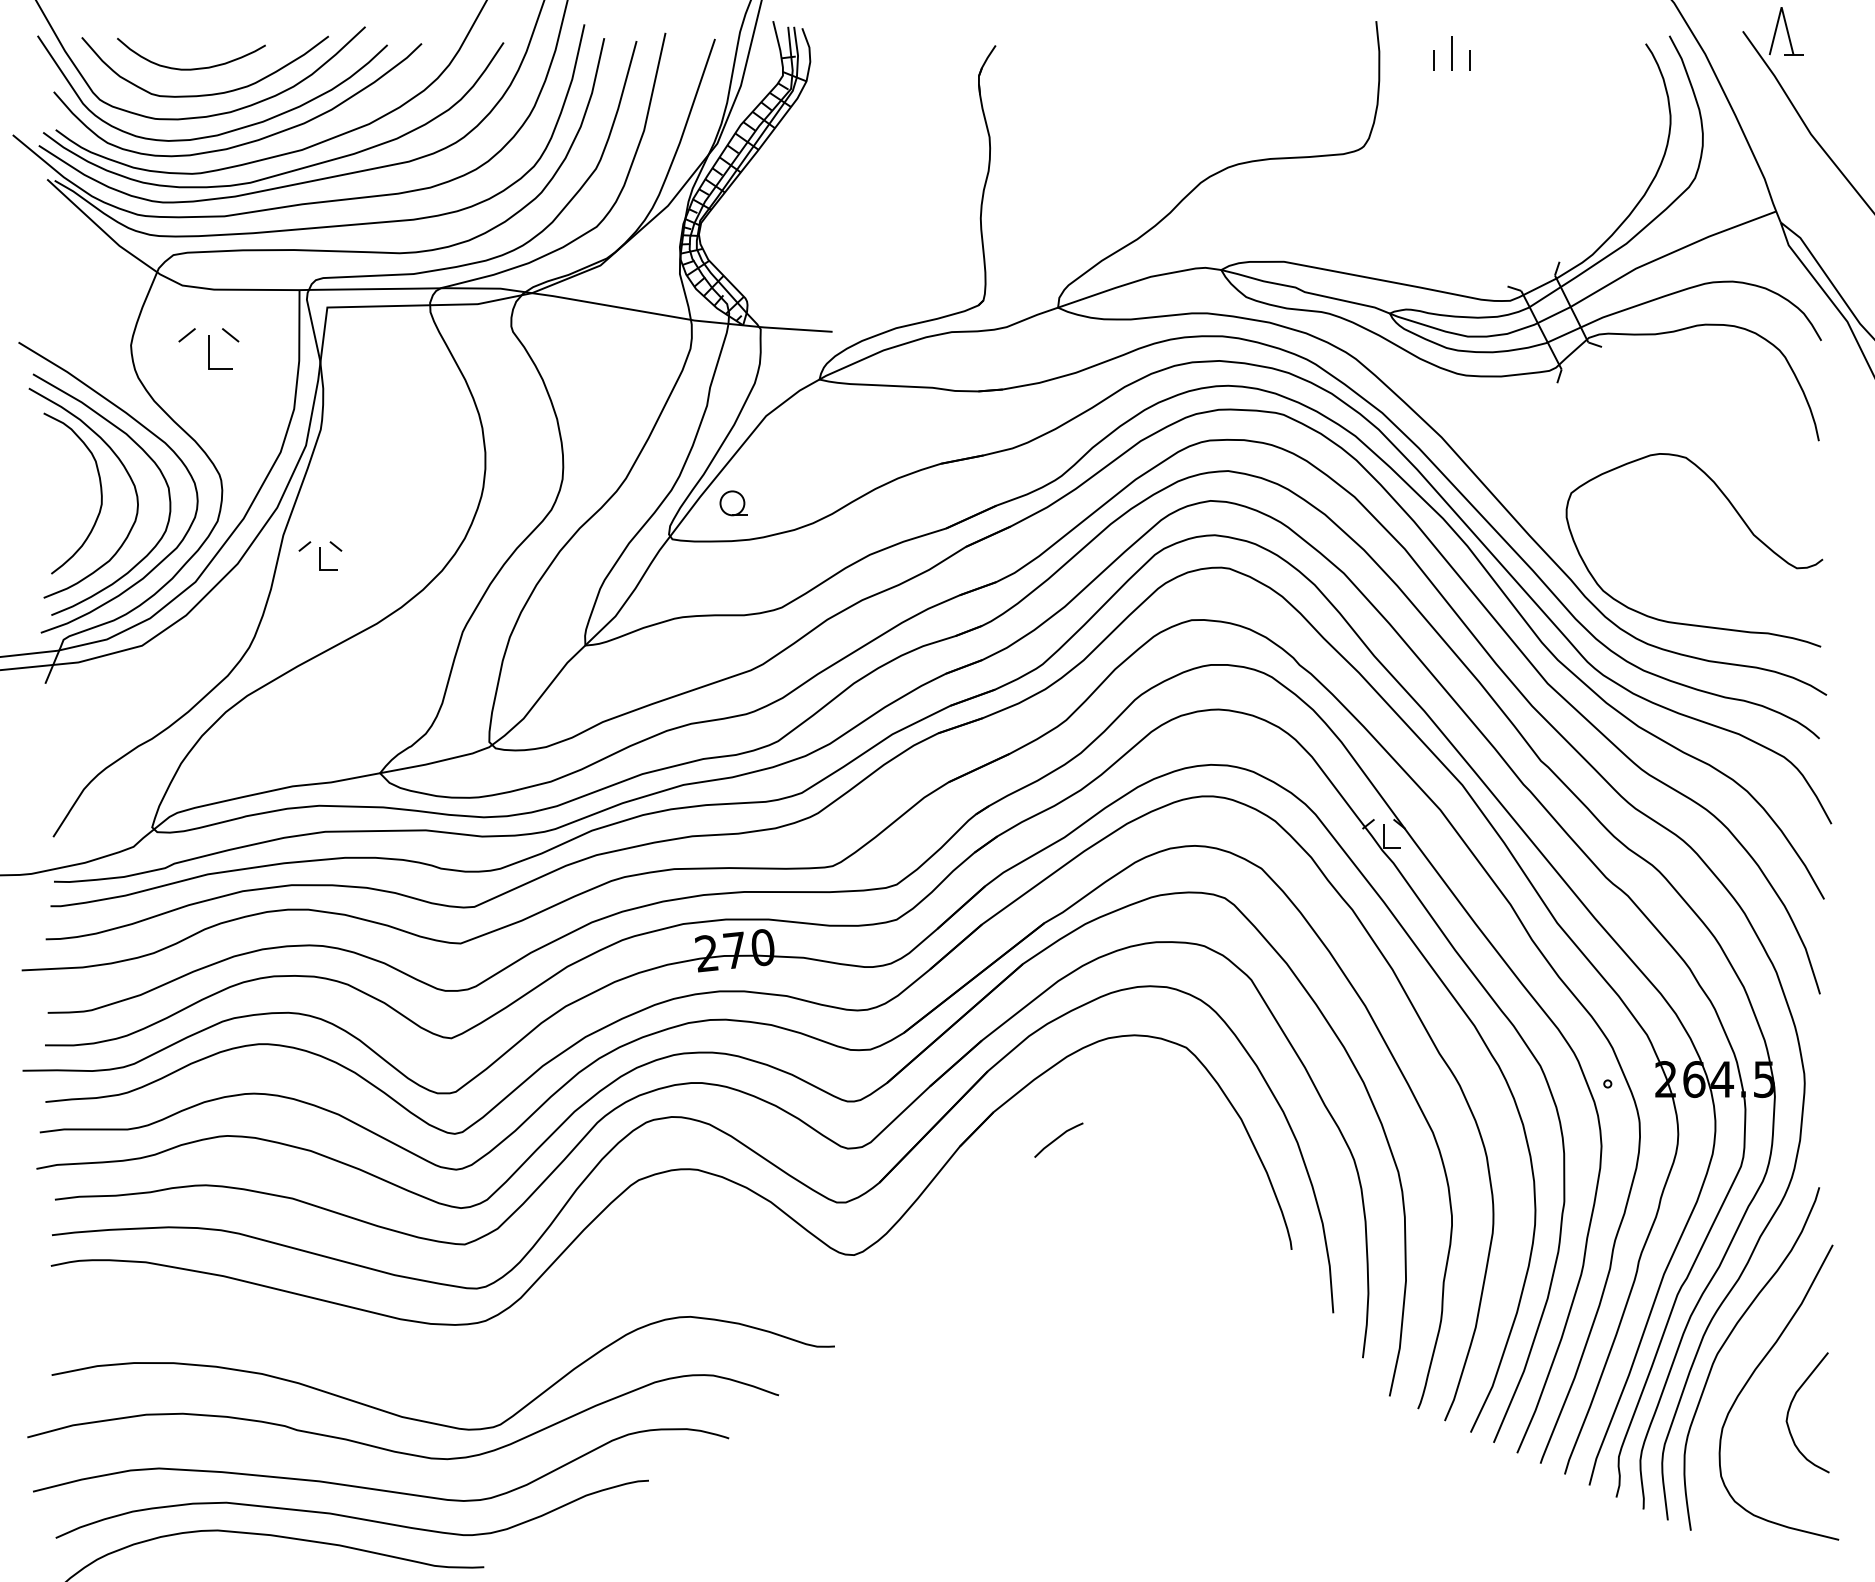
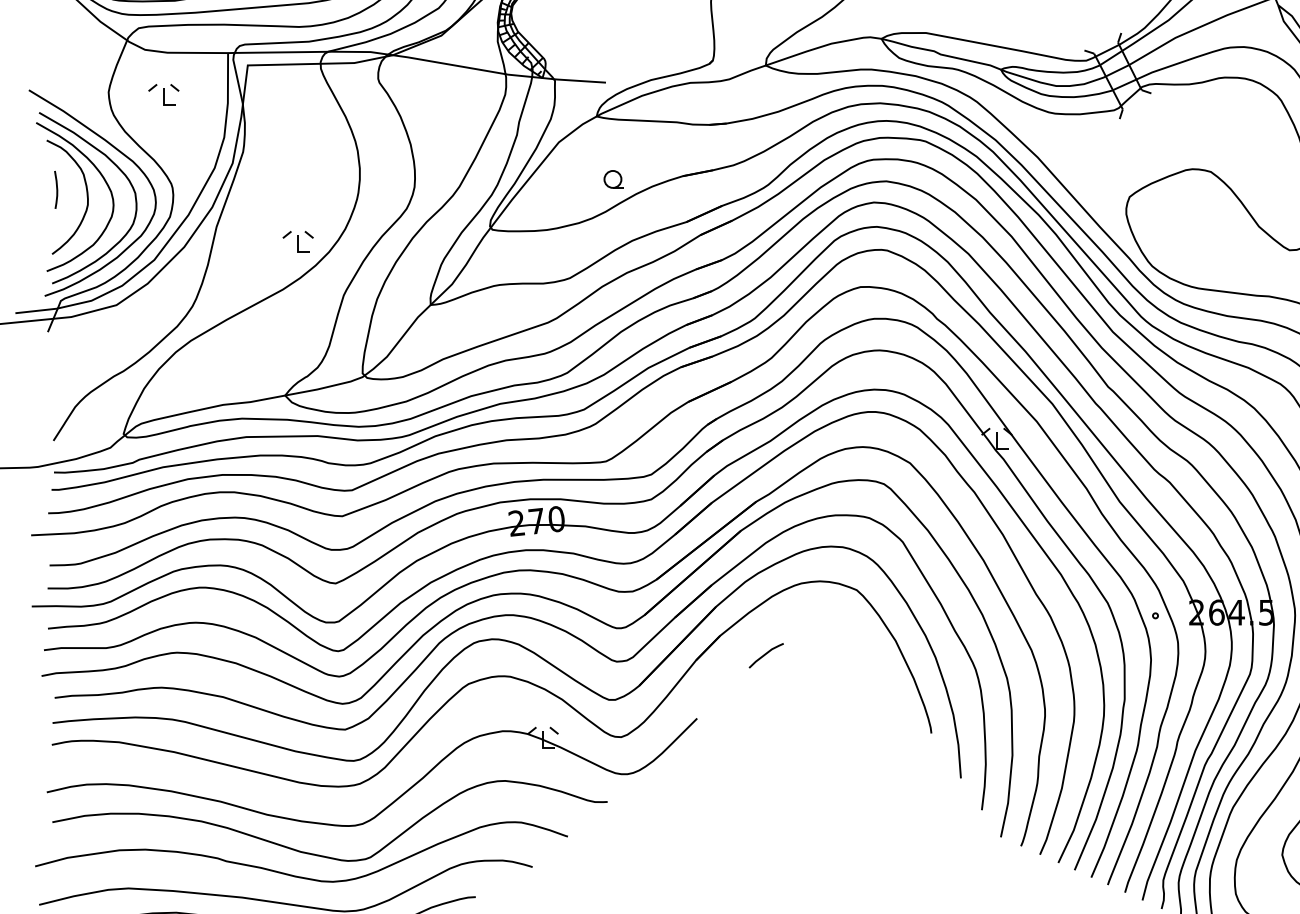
part: (208, 348) -> (163, 94), size x0.71
curve: (57, 482) -> (56, 189), added
part: (733, 503) -> (613, 179), moved
part: (320, 555) -> (298, 241), moved
part: (536, 1342) -> (396, 799), added

